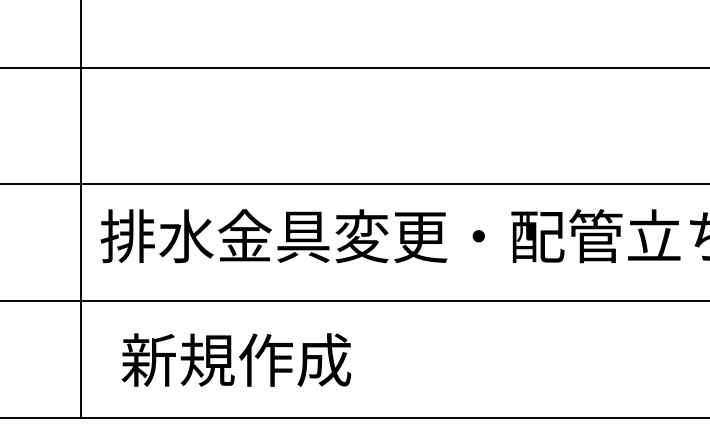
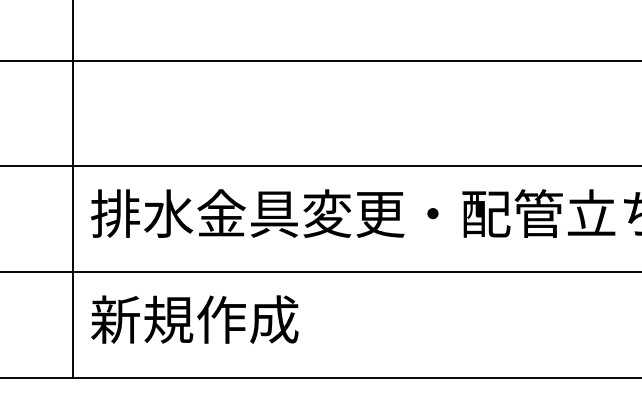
text: (236, 359) -> (194, 319), moved

